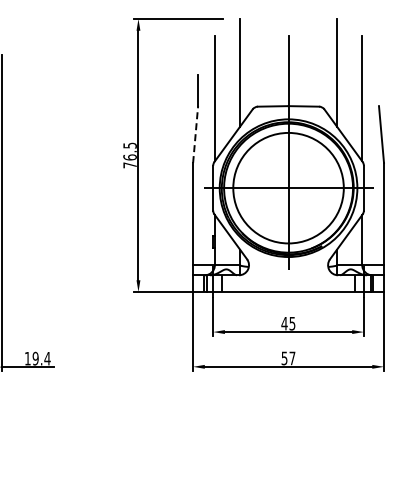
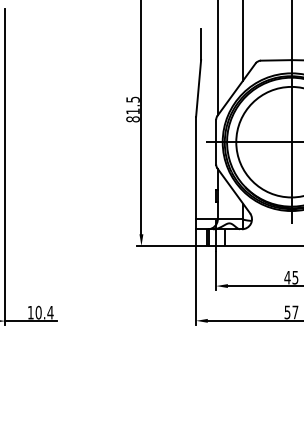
line: (195, 134) -> (198, 88), dashed -> solid
text: (129, 161) -> (132, 115), 76.5 -> 81.5
text: (35, 358) -> (38, 312), 19.4 -> 10.4

